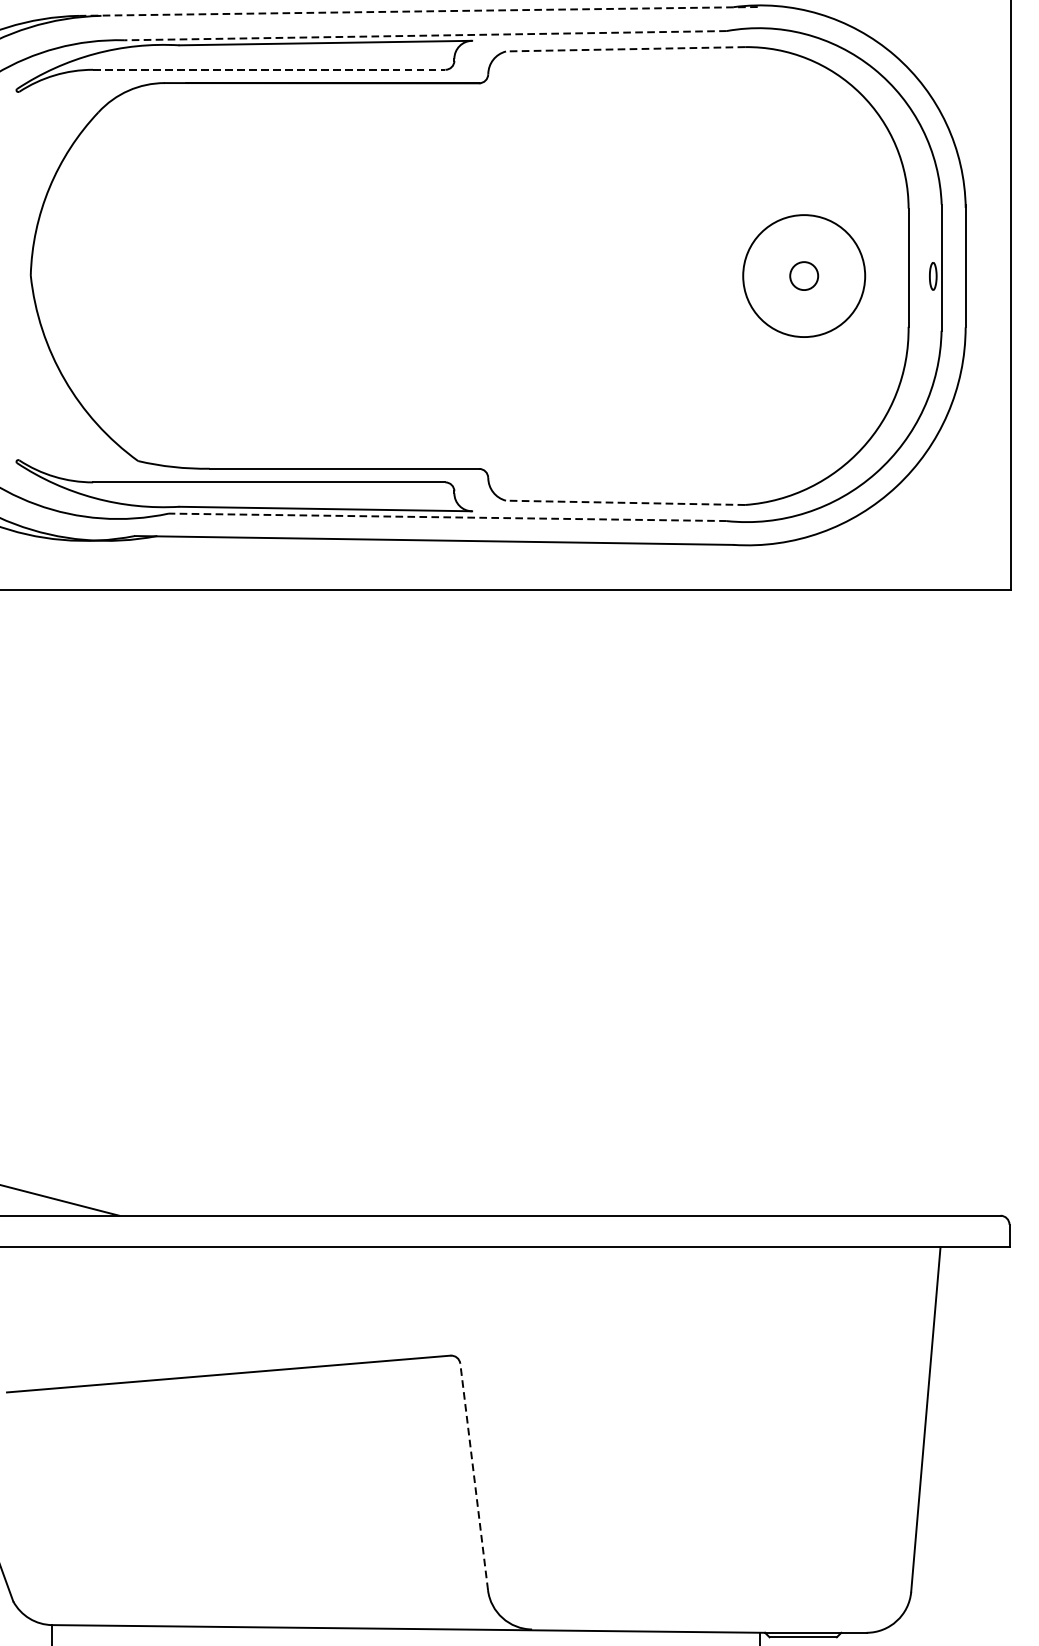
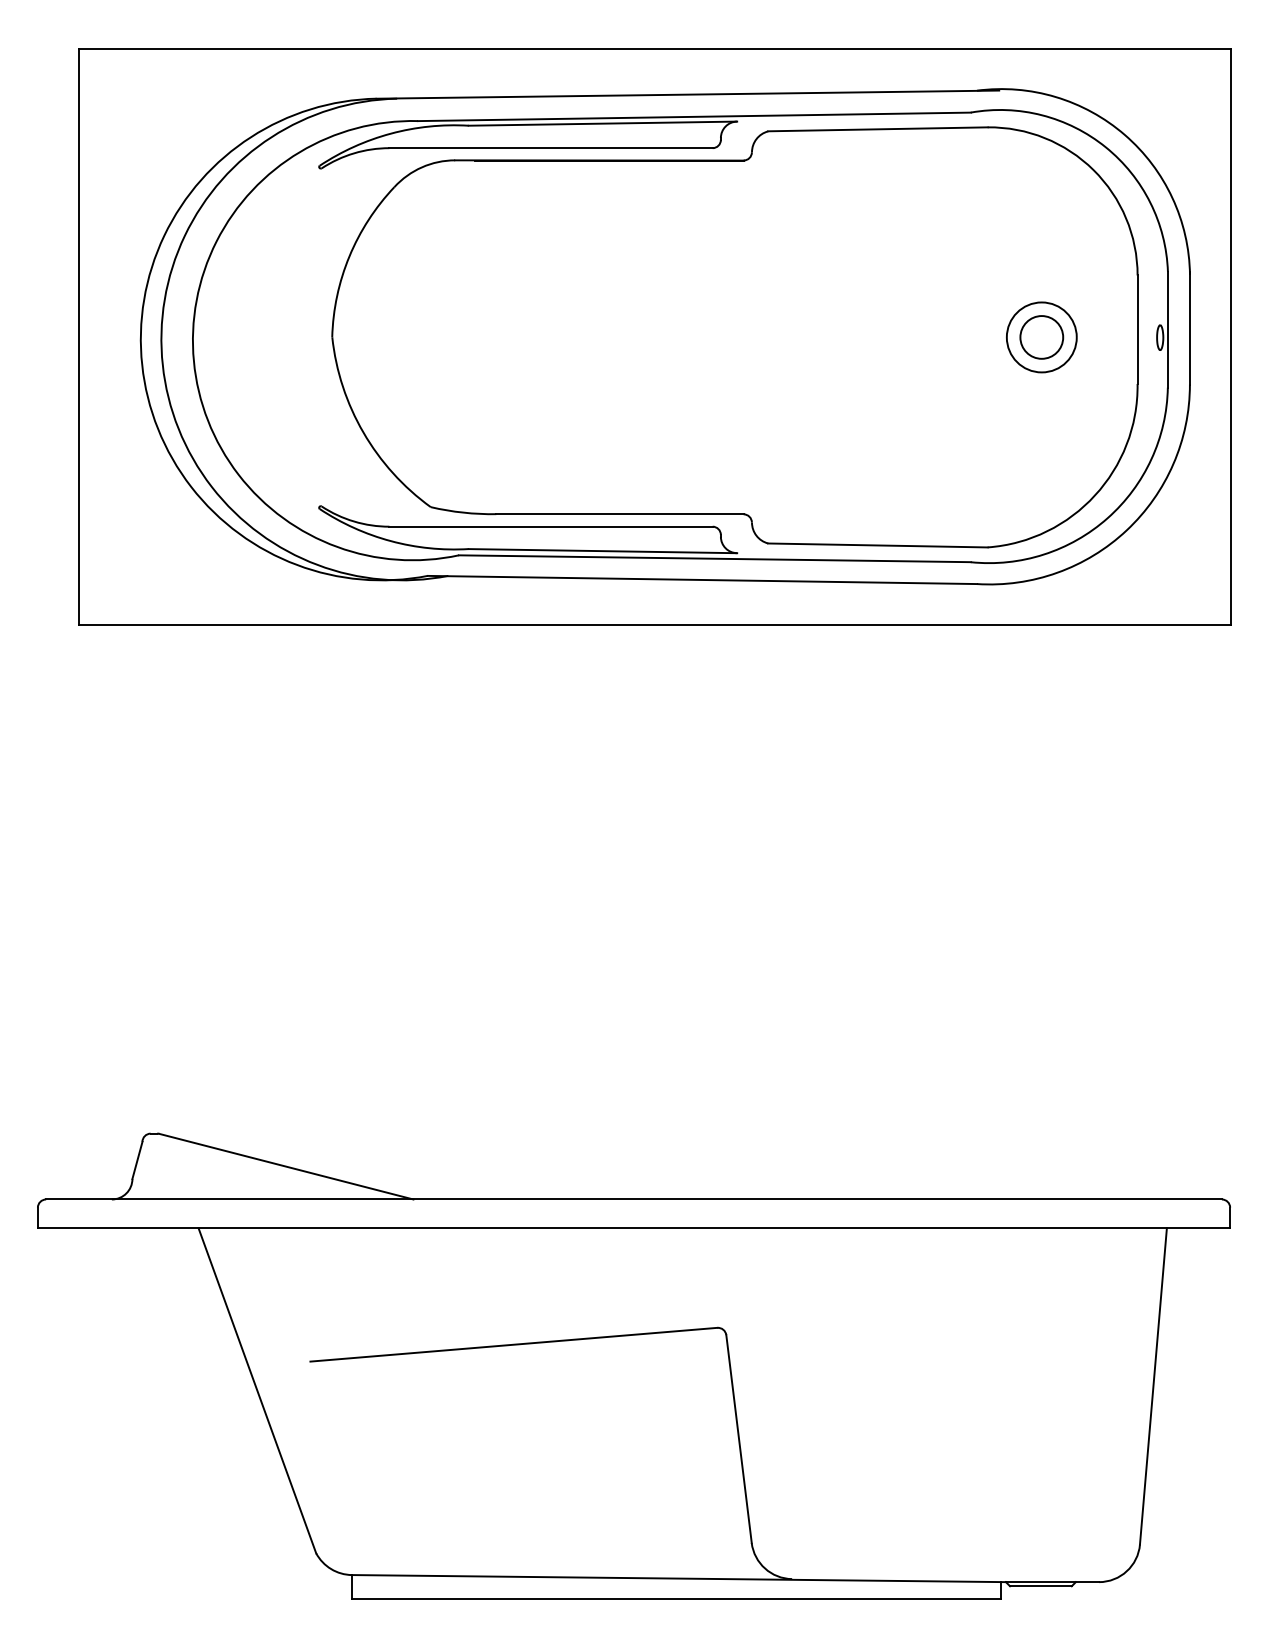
line: (417, 11) -> (687, 94), dashed -> solid
line: (424, 35) -> (693, 116), dashed -> solid
line: (625, 49) -> (877, 129), dashed -> solid
line: (269, 70) -> (551, 148), dashed -> solid
circle: (803, 276) -> (1041, 337), size x0.62
circle: (803, 276) -> (1041, 337), size x1.67
line: (625, 502) -> (877, 545), dashed -> solid
line: (447, 517) -> (714, 558), dashed -> solid
line: (474, 1477) -> (739, 1439), dashed -> solid

